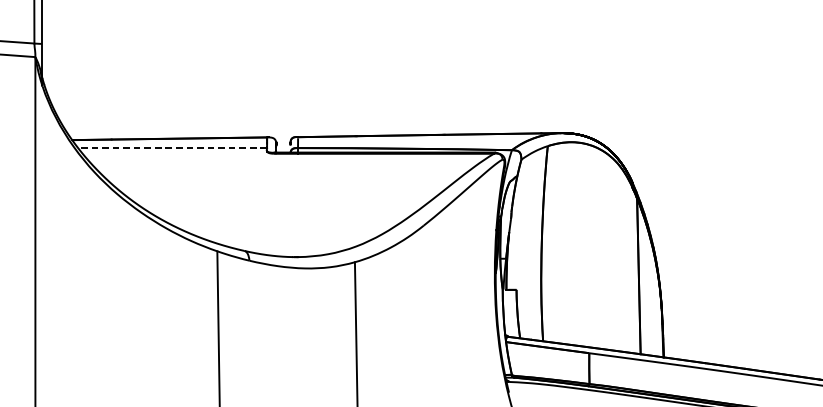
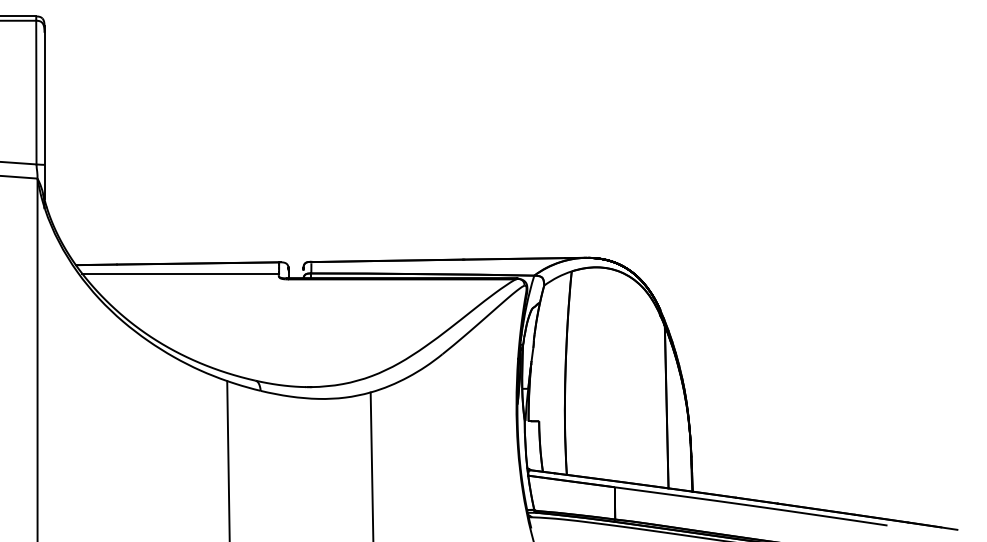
line: (172, 148) -> (180, 273), dashed -> solid

